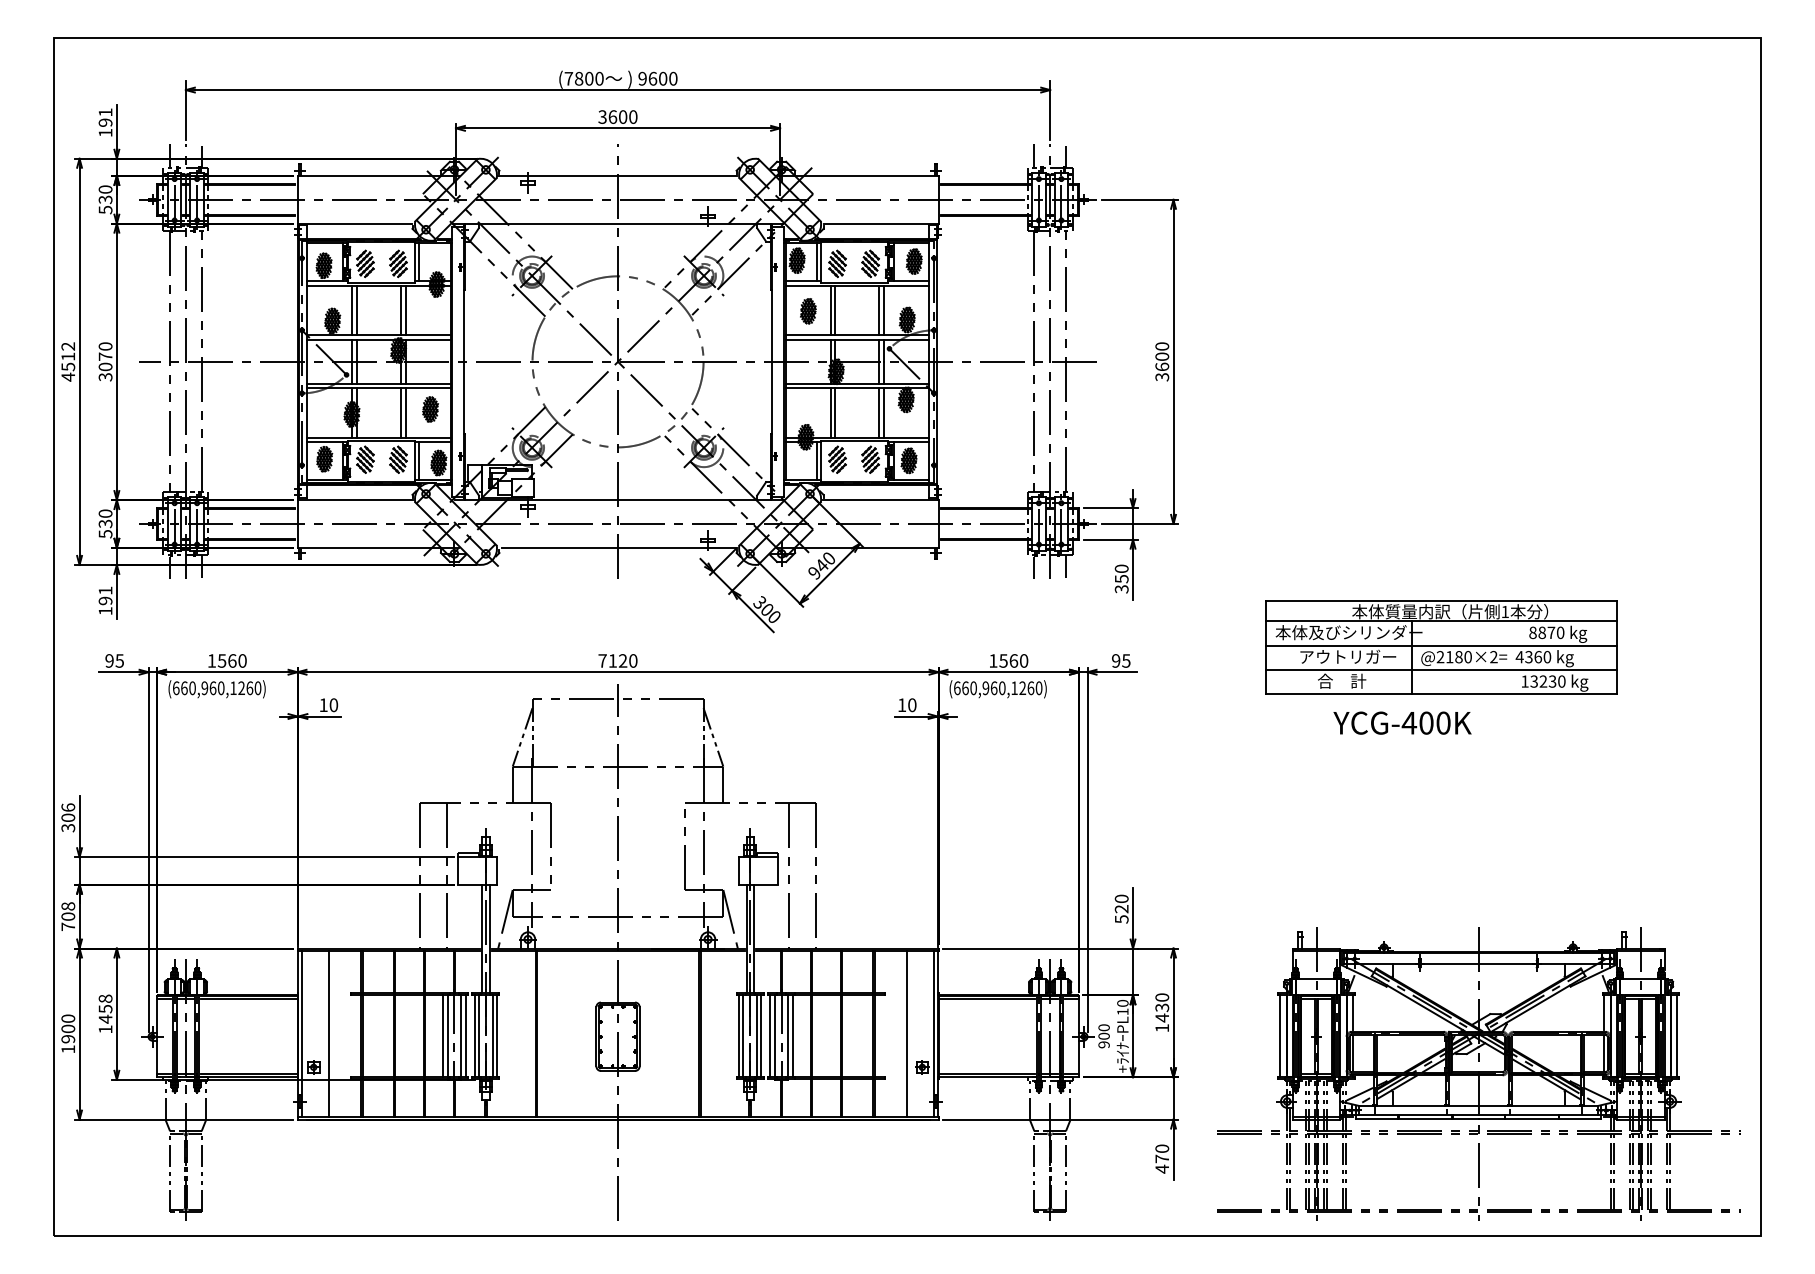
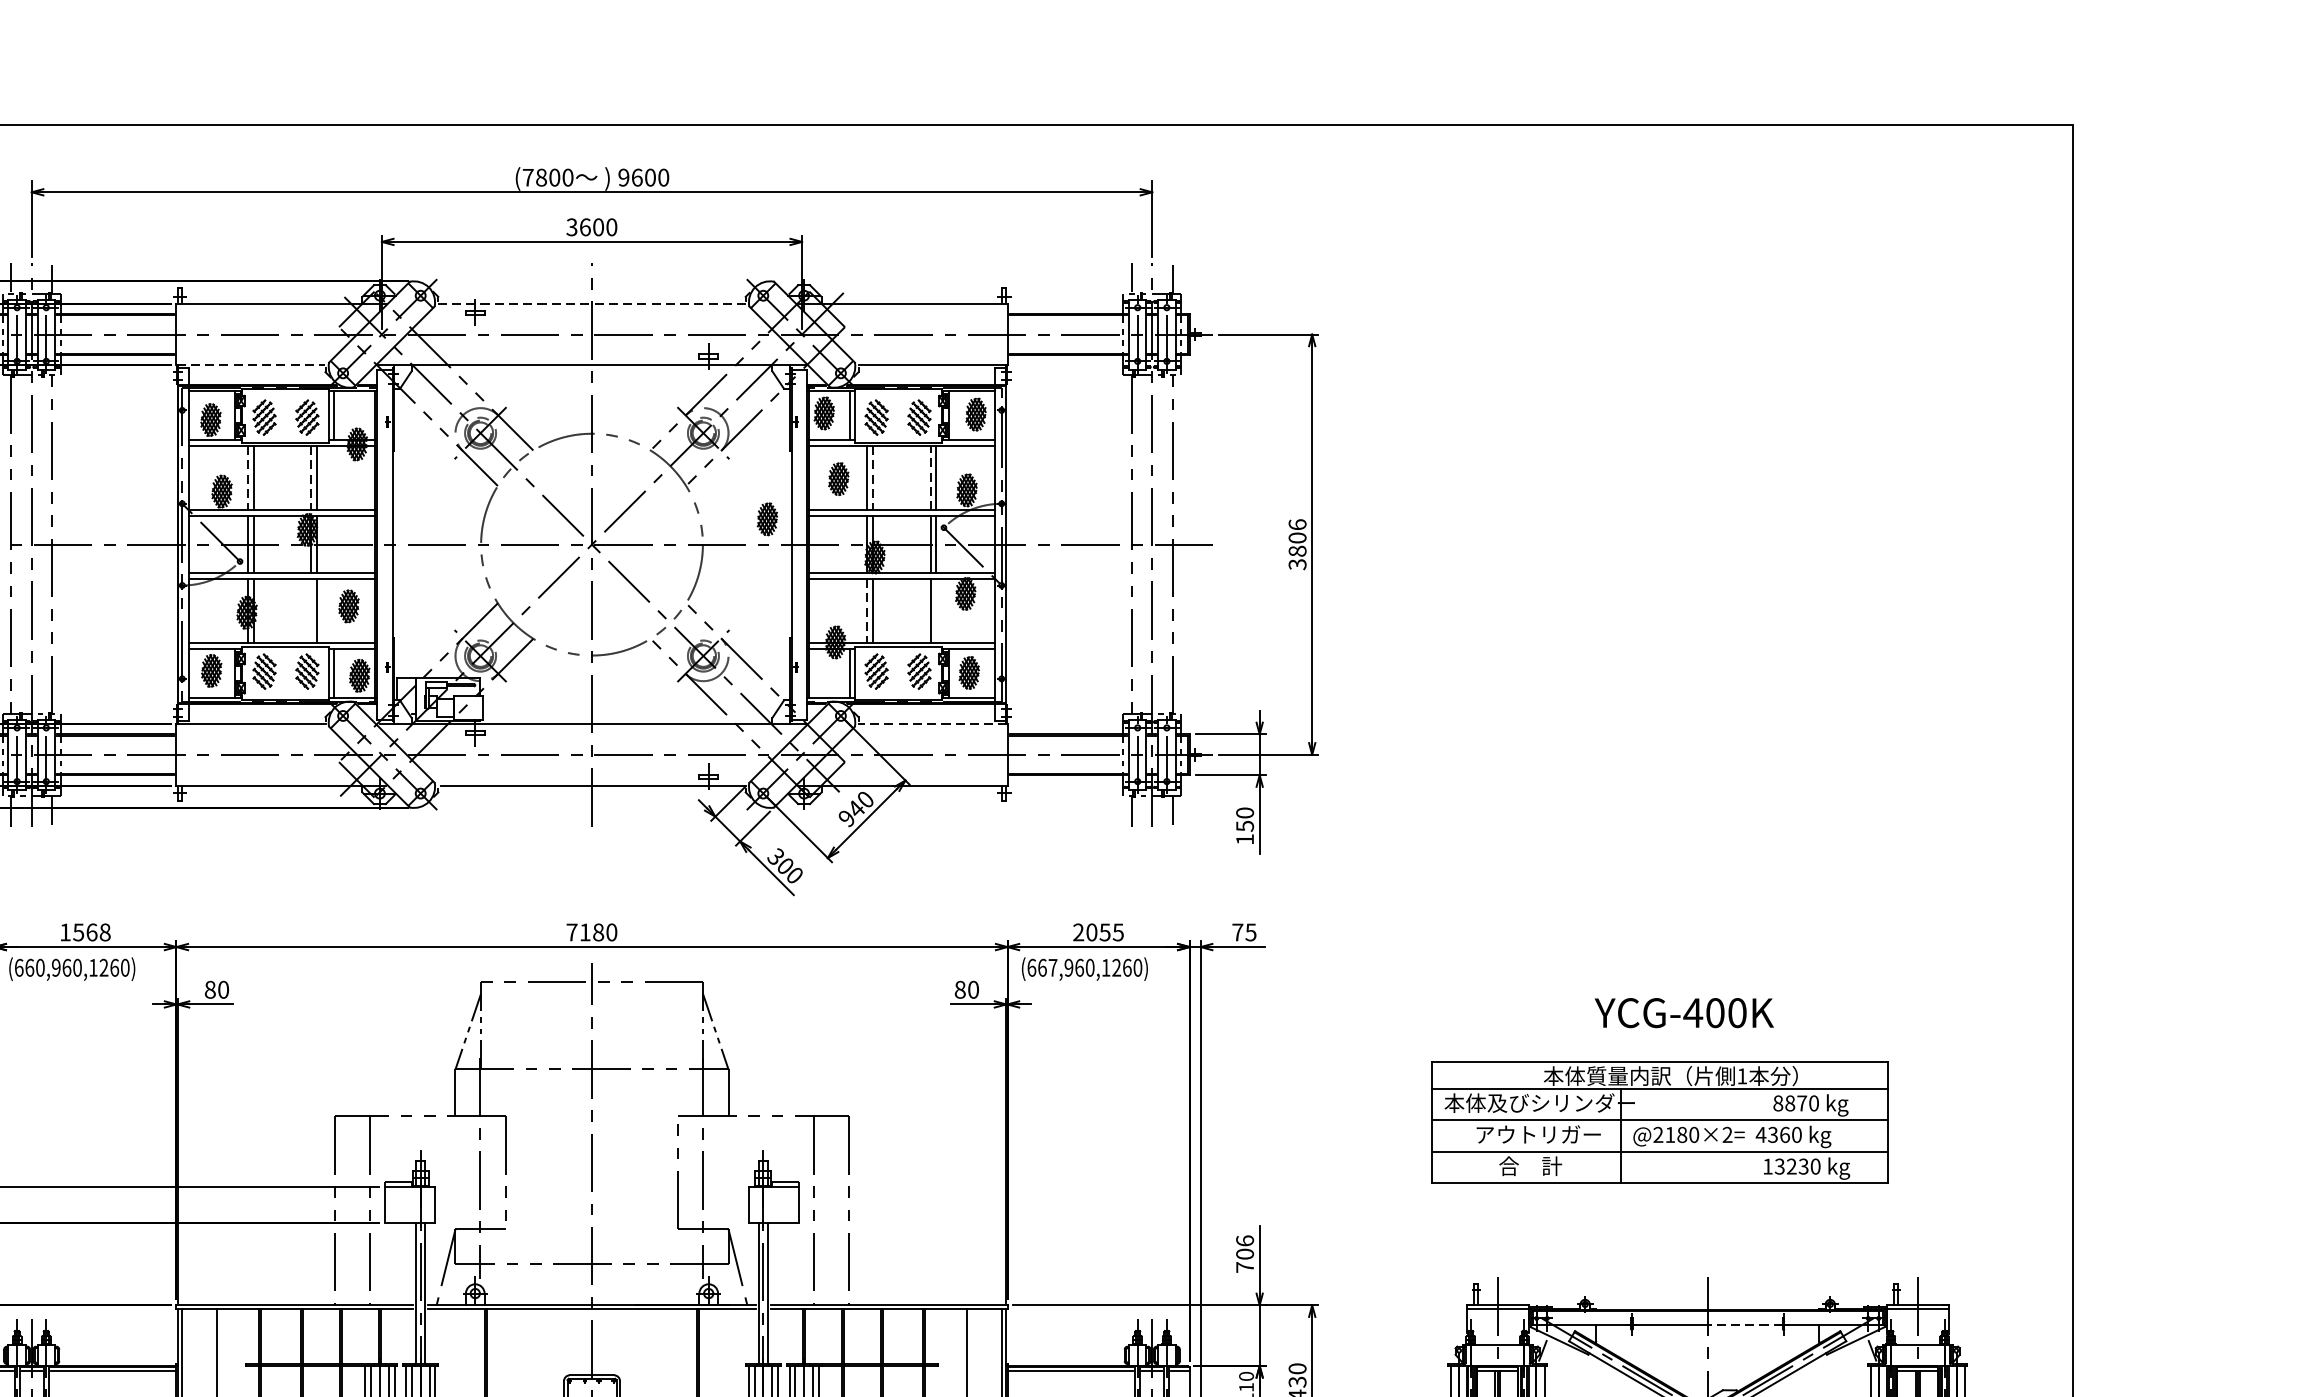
line: (617, 175) -> (591, 303), solid -> dashed
line: (355, 223) -> (251, 365), solid -> dashed
line: (352, 310) -> (247, 478), solid -> dashed
line: (401, 310) -> (311, 478), solid -> dashed
line: (835, 310) -> (873, 478), solid -> dashed
line: (879, 310) -> (930, 478), solid -> dashed
part: (753, 342) -> (767, 519), added
text: (1161, 356) -> (1296, 537), 3600 -> 3806
line: (401, 412) -> (311, 610), removed
line: (883, 412) -> (936, 610), removed
line: (830, 413) -> (867, 611), solid -> dashed
line: (880, 500) -> (932, 724), solid -> dashed
text: (1121, 589) -> (1244, 839), 350 -> 150
part: (1441, 647) -> (1659, 1122), moved
text: (242, 660) -> (105, 931), 1560 -> 1568
text: (622, 660) -> (597, 931), 7120 -> 7180
text: (1008, 660) -> (1098, 931), 1560 -> 2055
text: (1116, 660) -> (1238, 931), 95 -> 75
text: (973, 688) -> (1052, 968), (660,960,1260) -> (667,960,1260)
text: (323, 705) -> (210, 990), 10 -> 80
text: (902, 705) -> (960, 990), 10 -> 80
text: (1402, 722) -> (1684, 1012), moved
text: (1121, 908) -> (1244, 1253), 520 -> 706
line: (1507, 964) -> (1745, 1325), solid -> dashed

